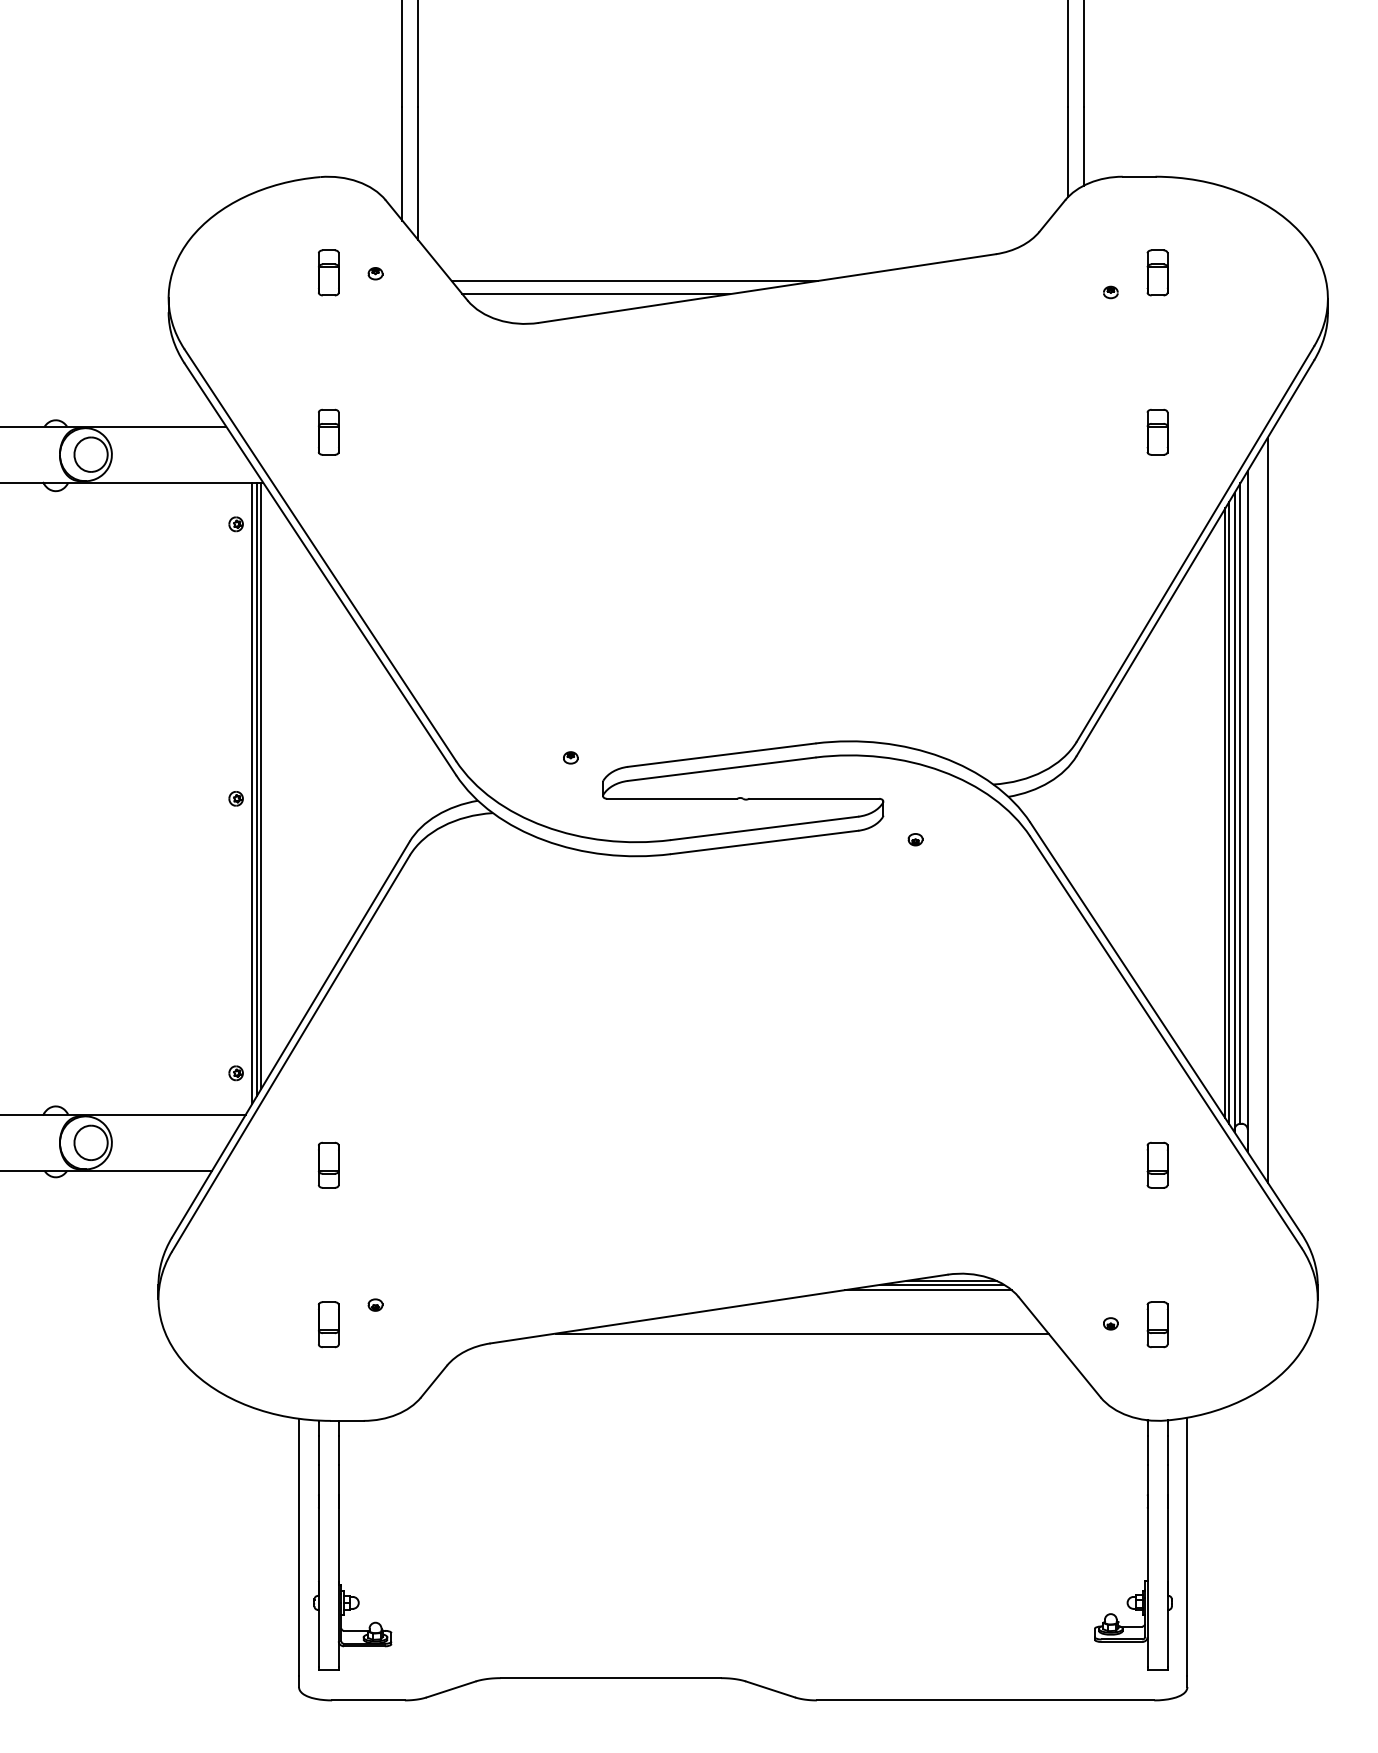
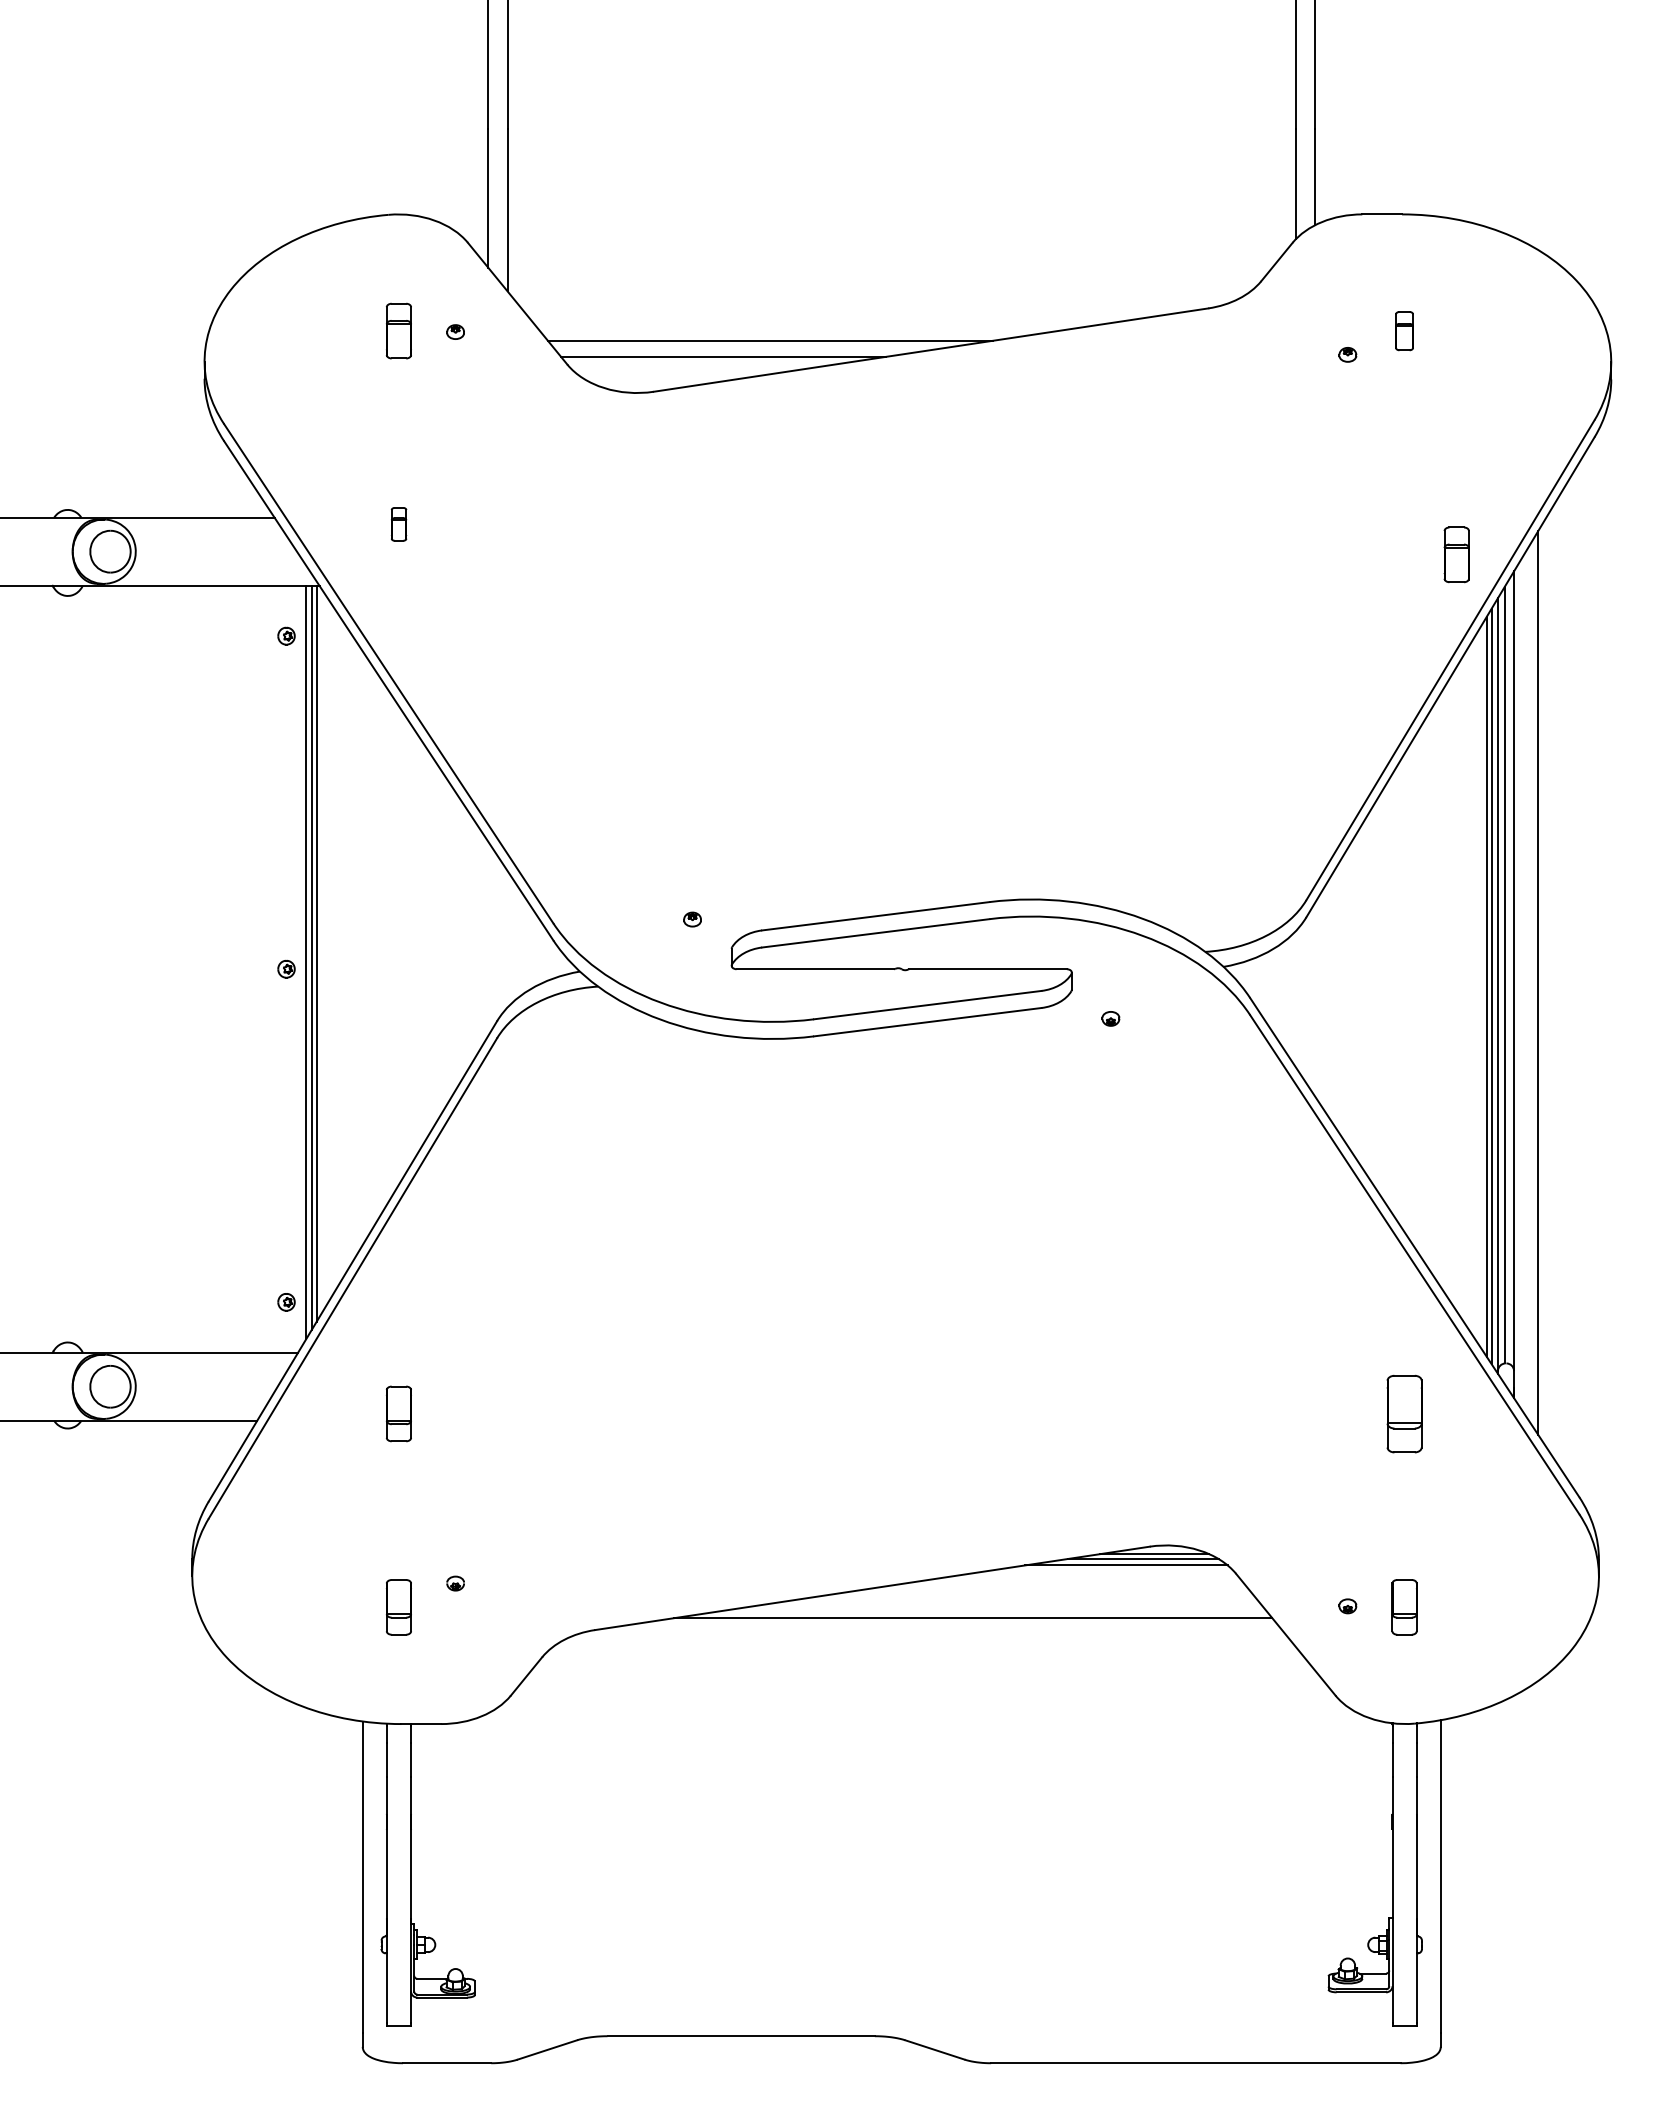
part: (1157, 272) -> (1404, 330), size x0.7
part: (328, 431) -> (398, 523), size x0.6
part: (1157, 431) -> (1456, 553), moved
part: (1157, 1164) -> (1404, 1412), size x1.4

